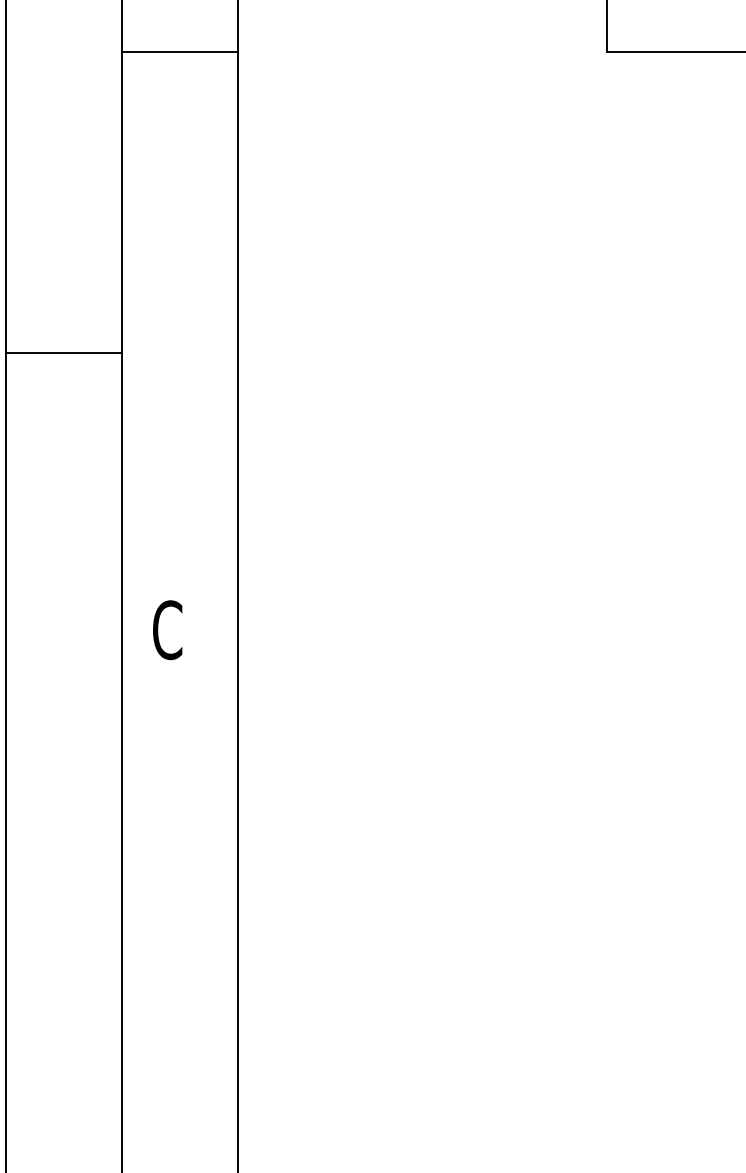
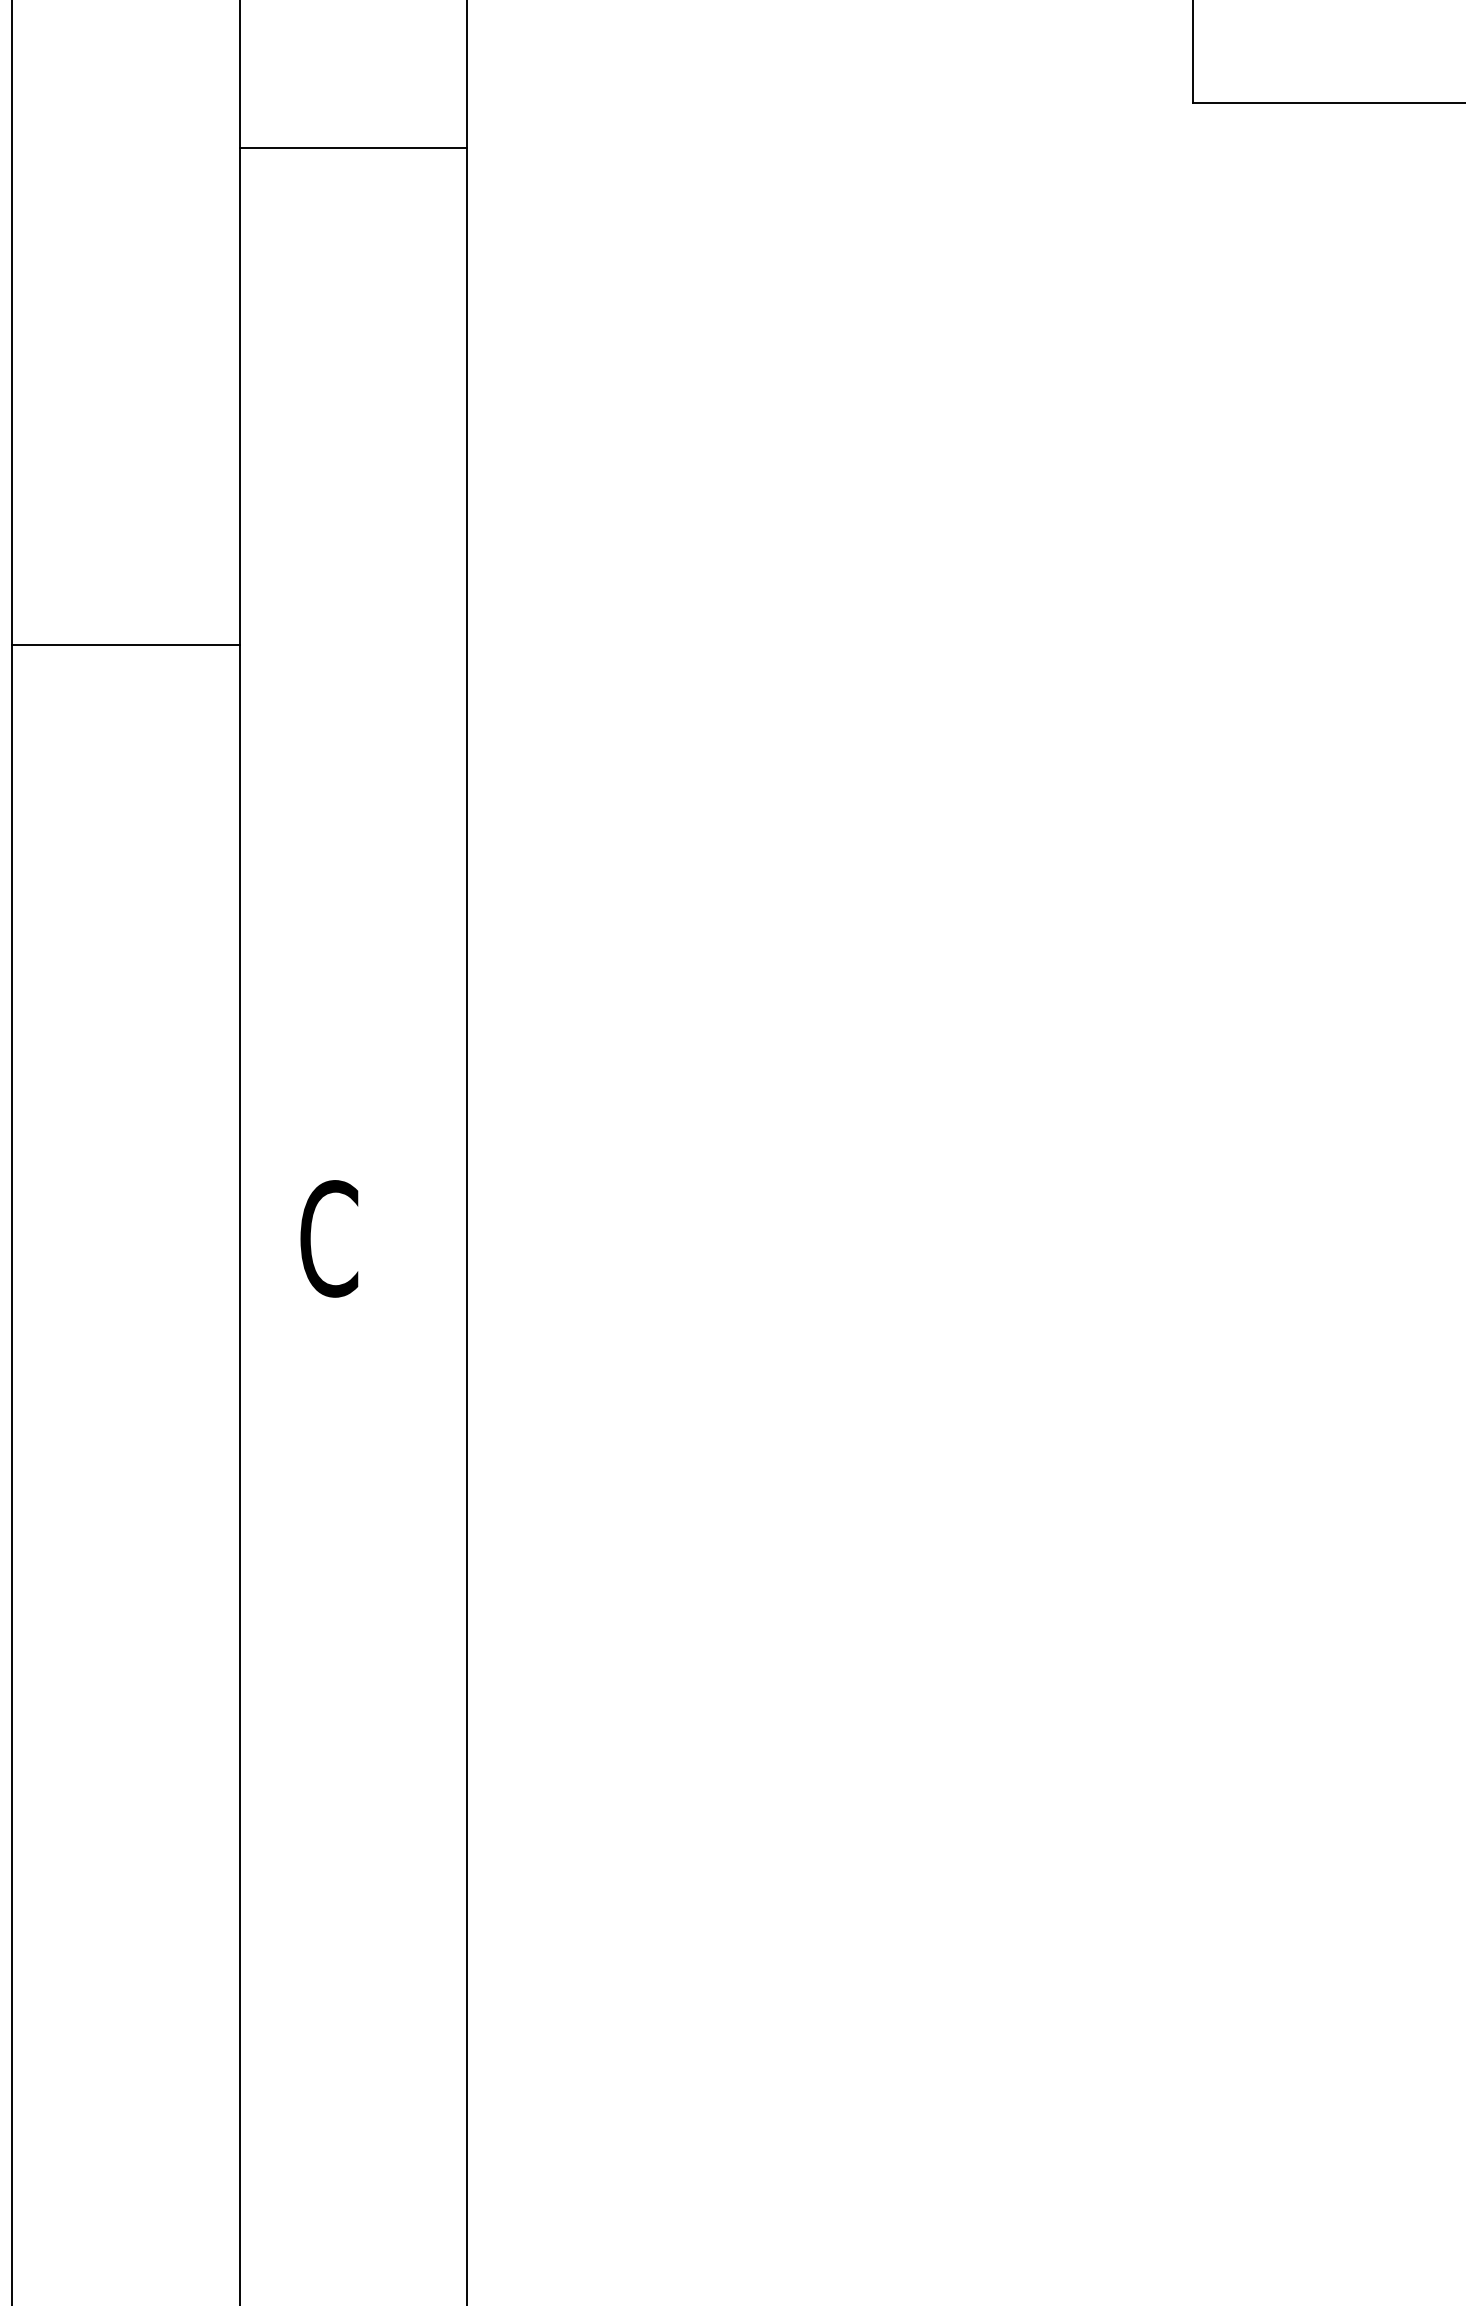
line: (179, 52) -> (352, 148), moved
line: (63, 352) -> (124, 643), moved

